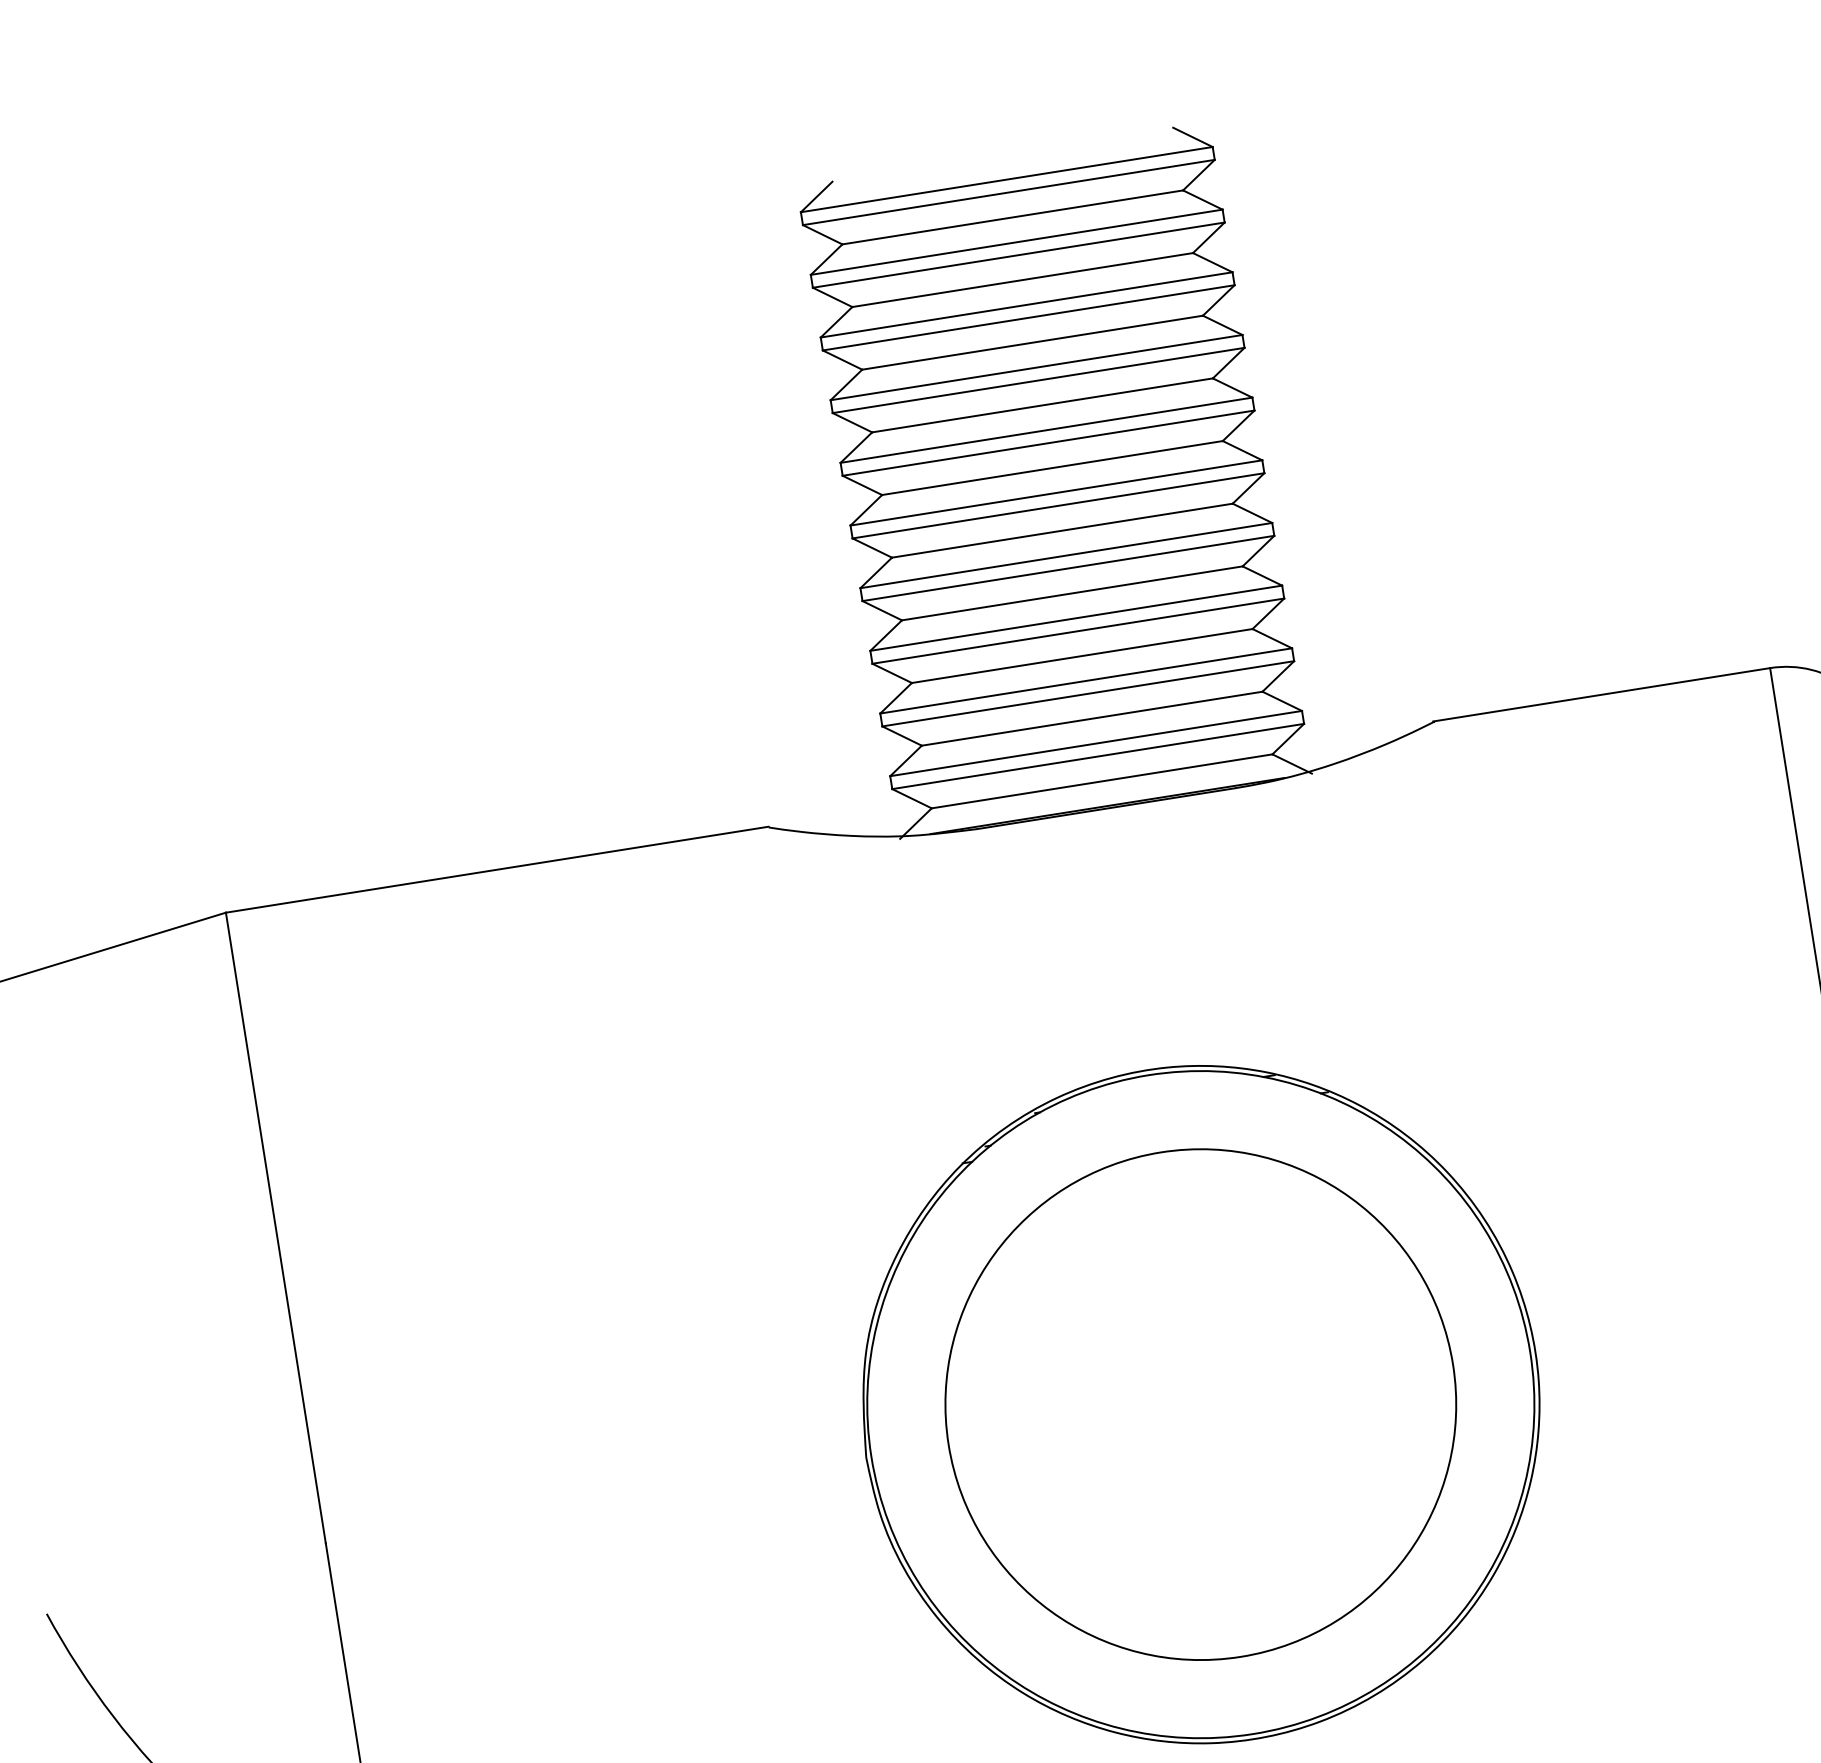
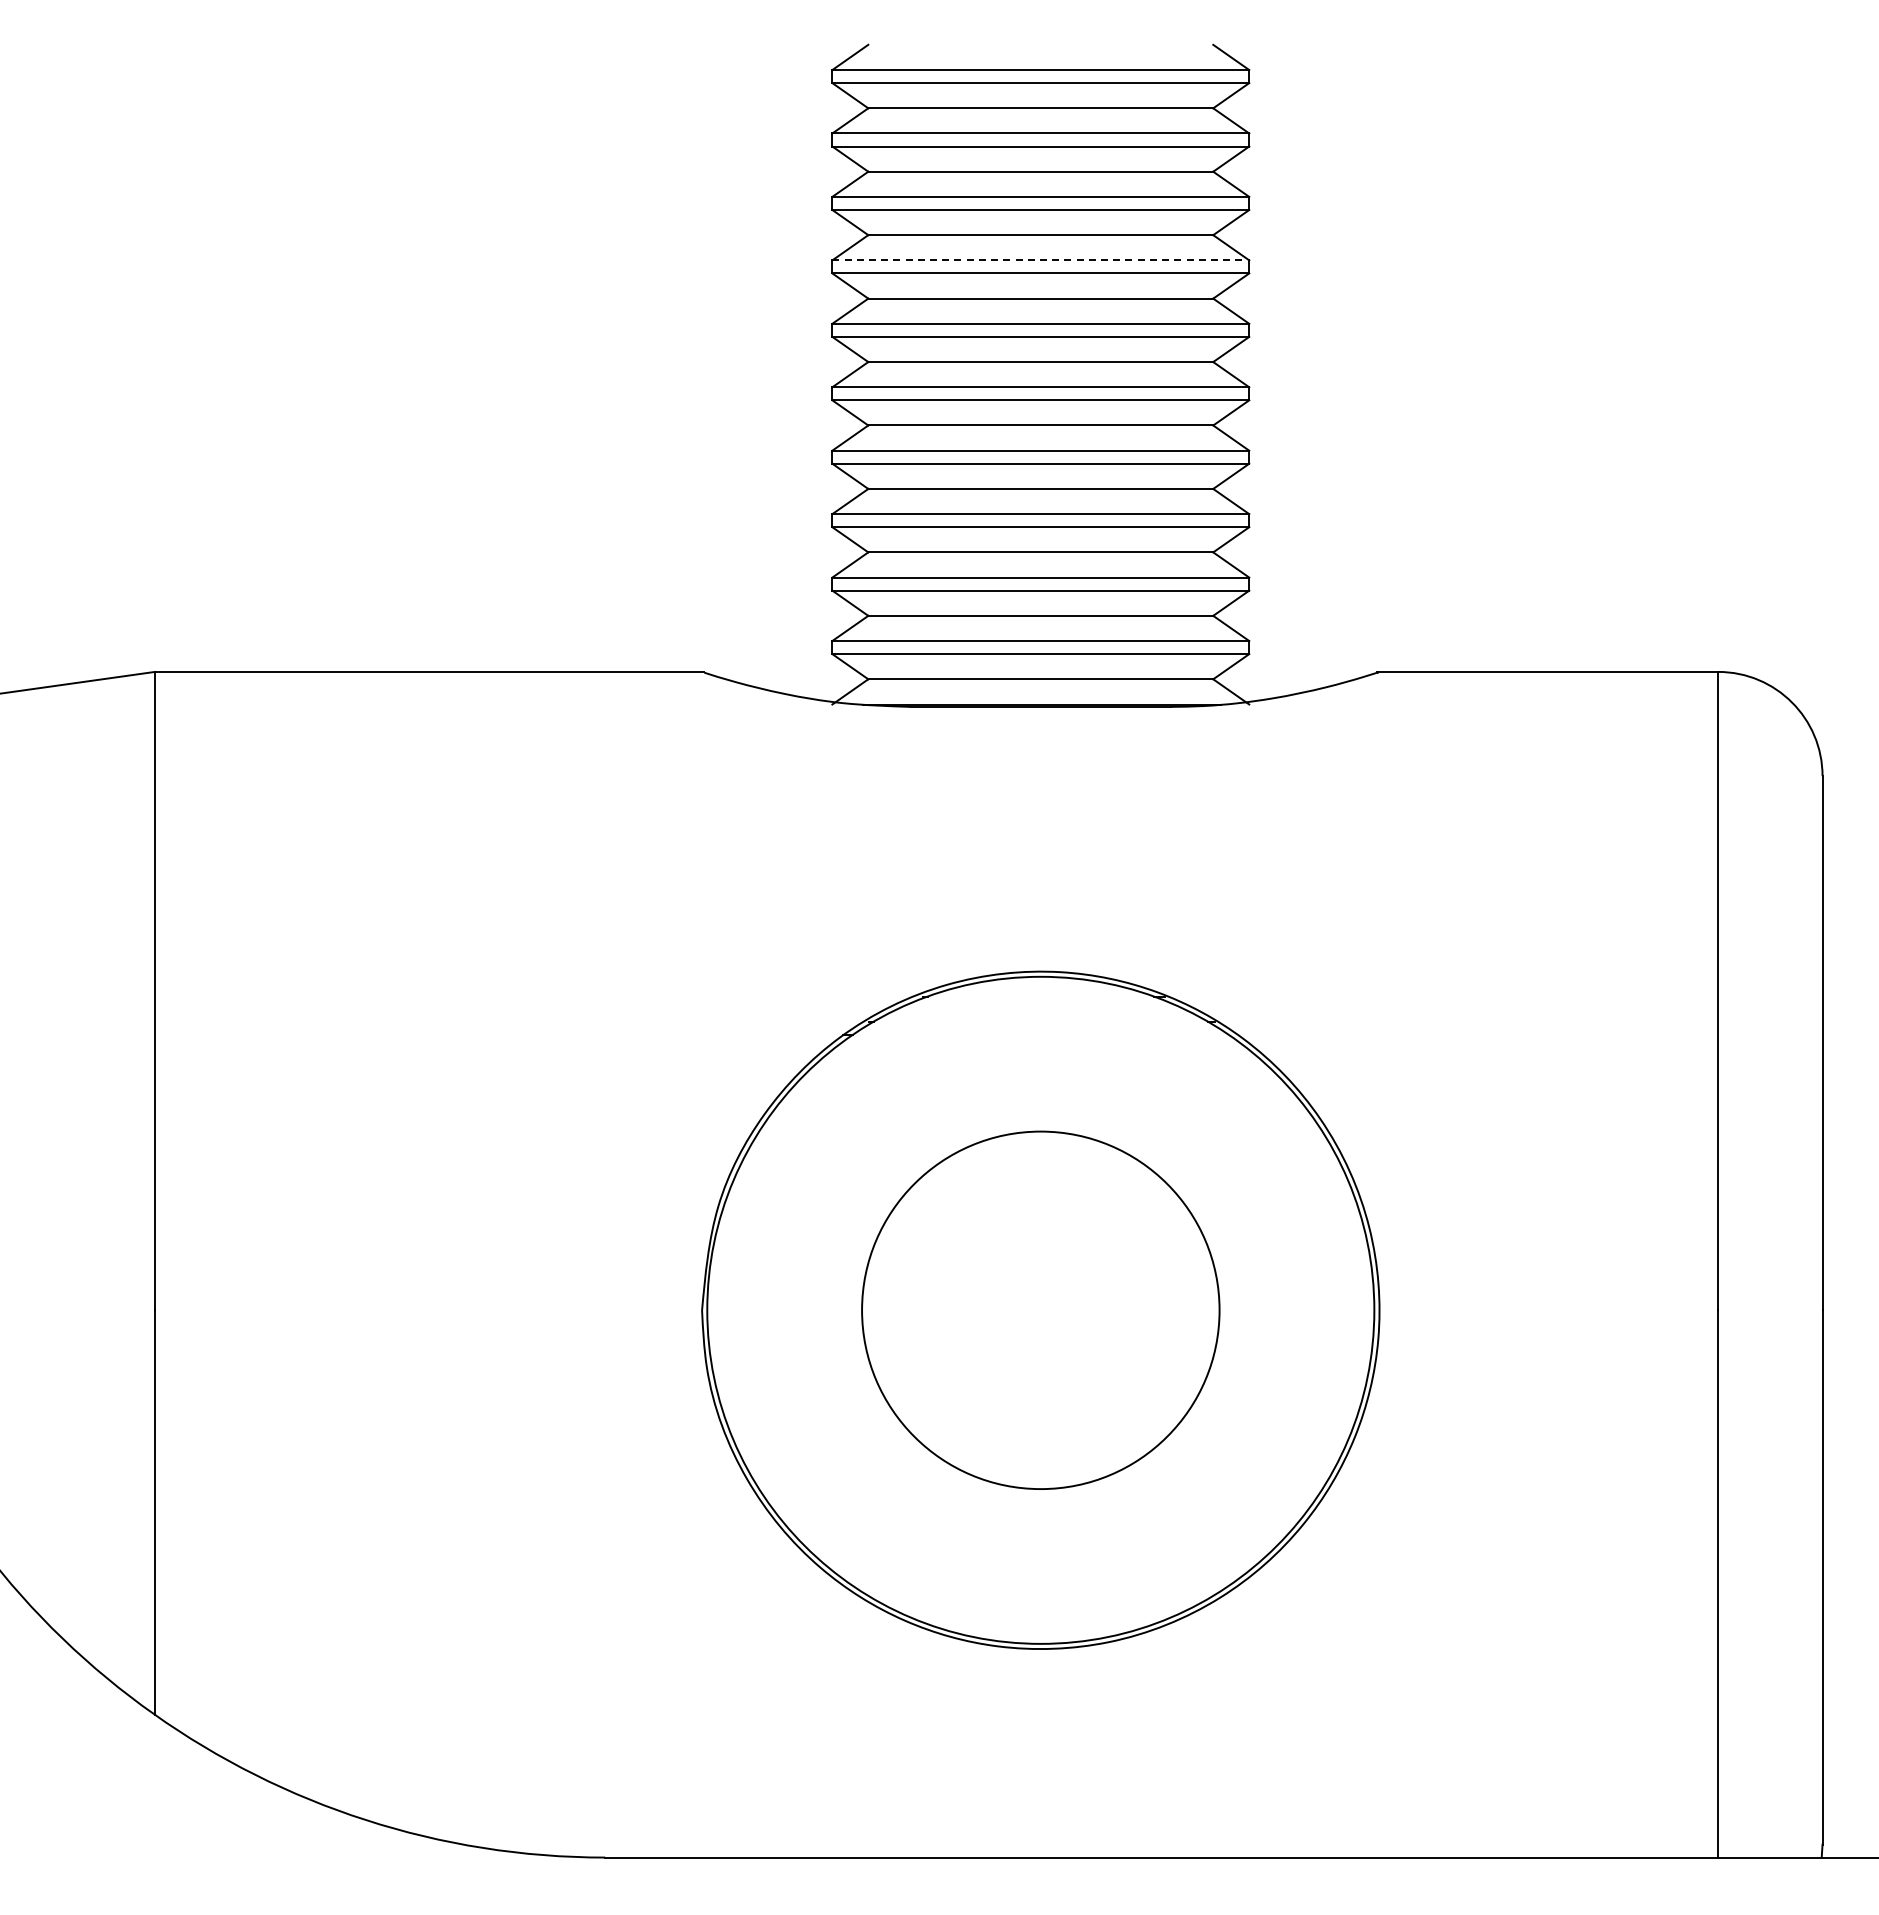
line: (1037, 367) -> (1041, 260), solid -> dashed
circle: (1200, 1403) -> (1040, 1309), size x0.7

